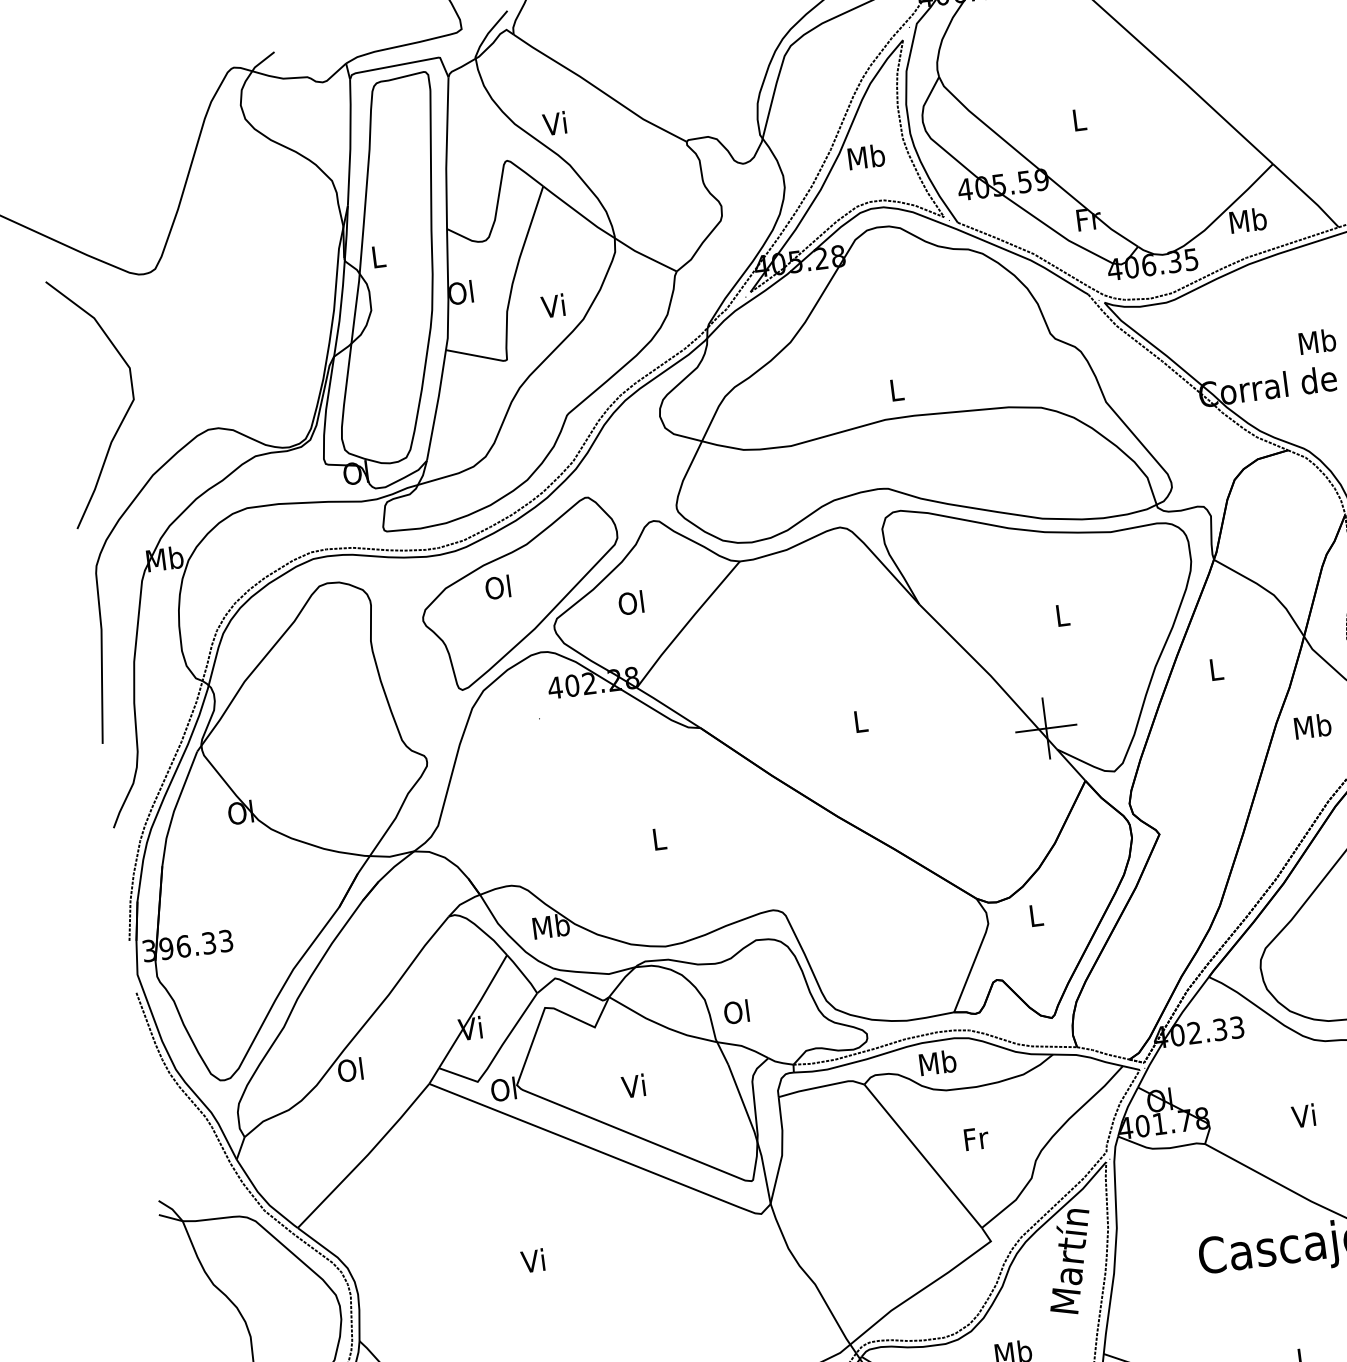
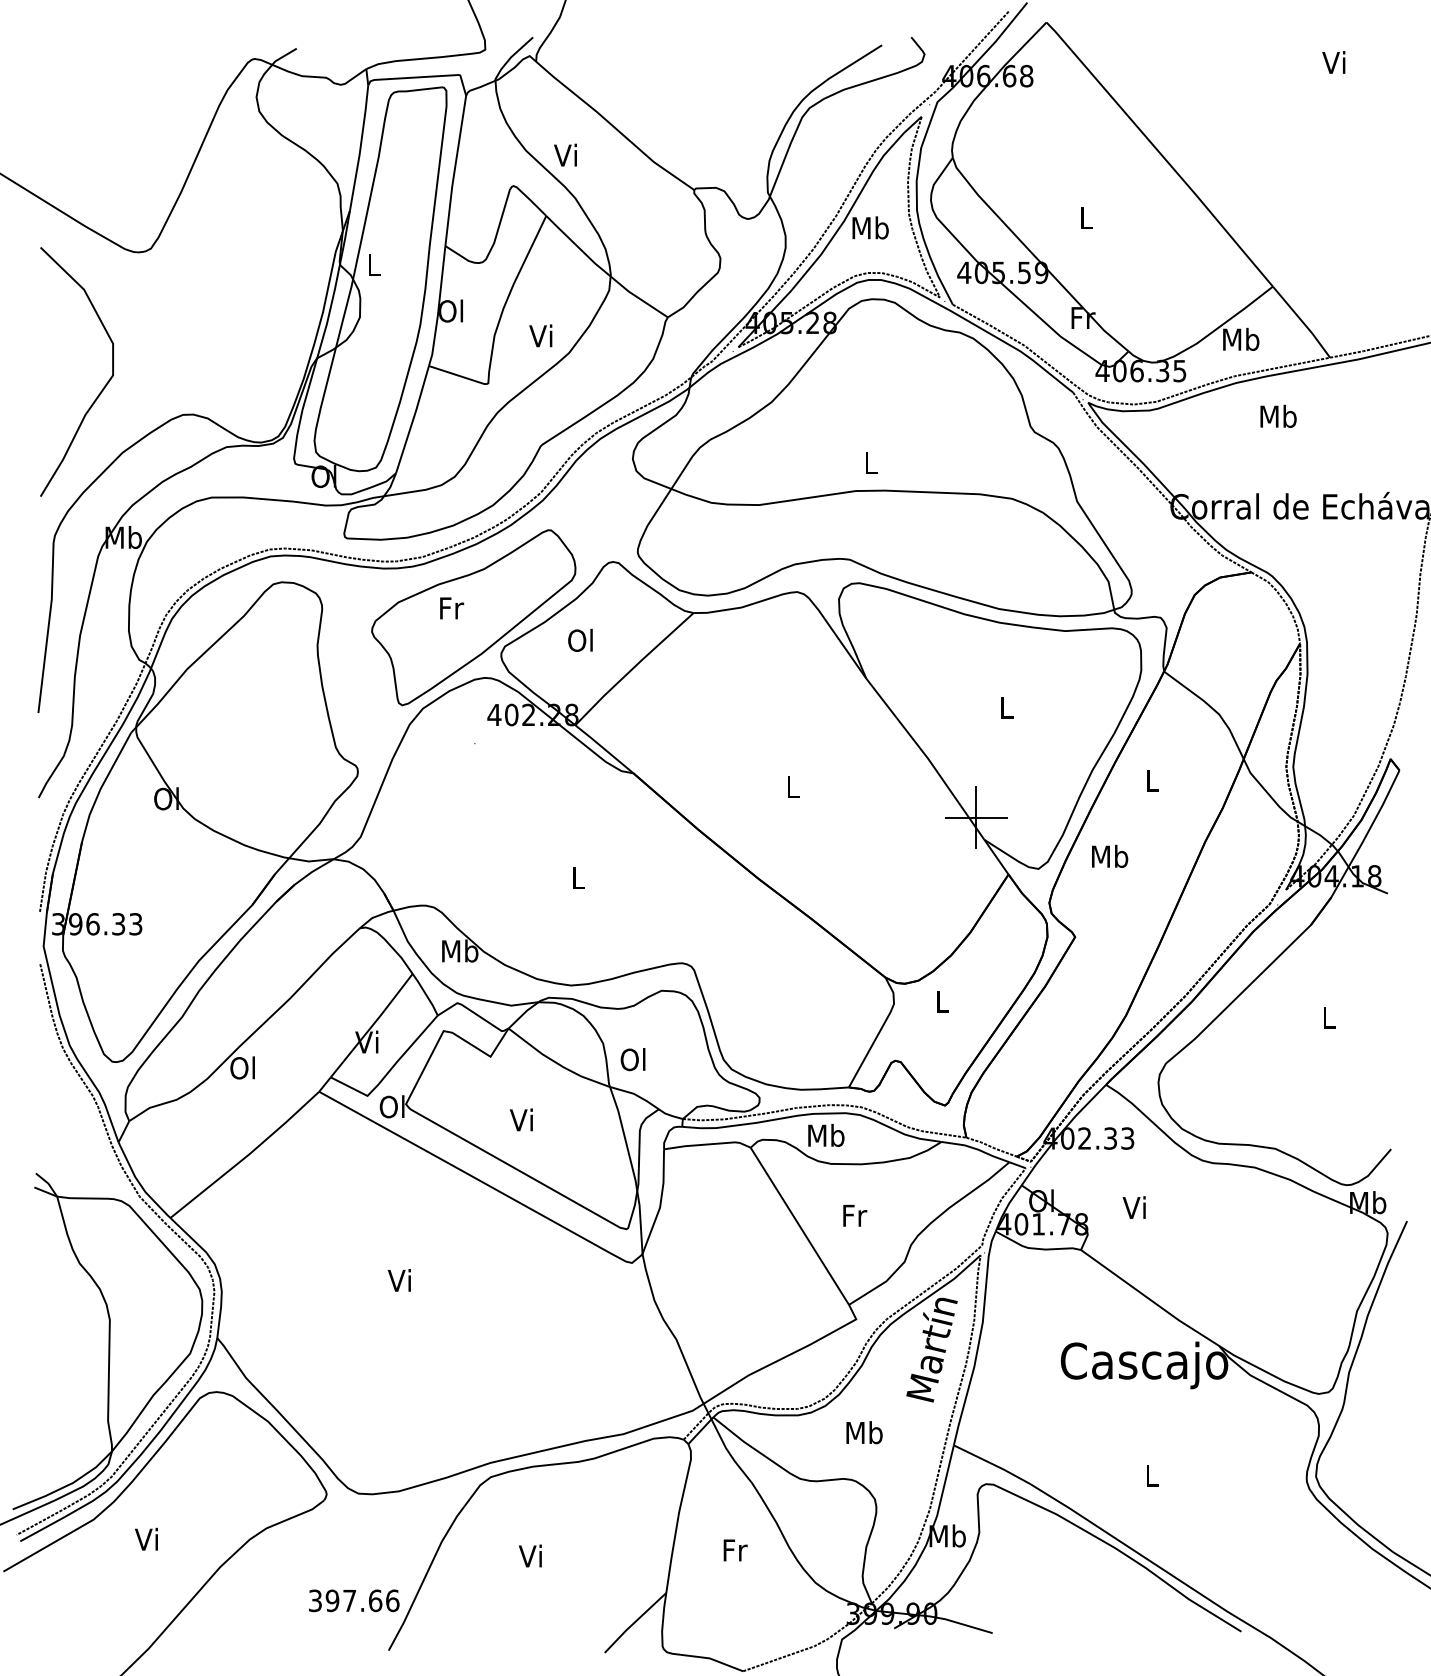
text: (1317, 340) -> (1278, 415), moved
text: (499, 586) -> (451, 607), Ol -> Fr
text: (1313, 725) -> (1110, 855), moved
text: (1302, 1115) -> (1133, 1207), moved

